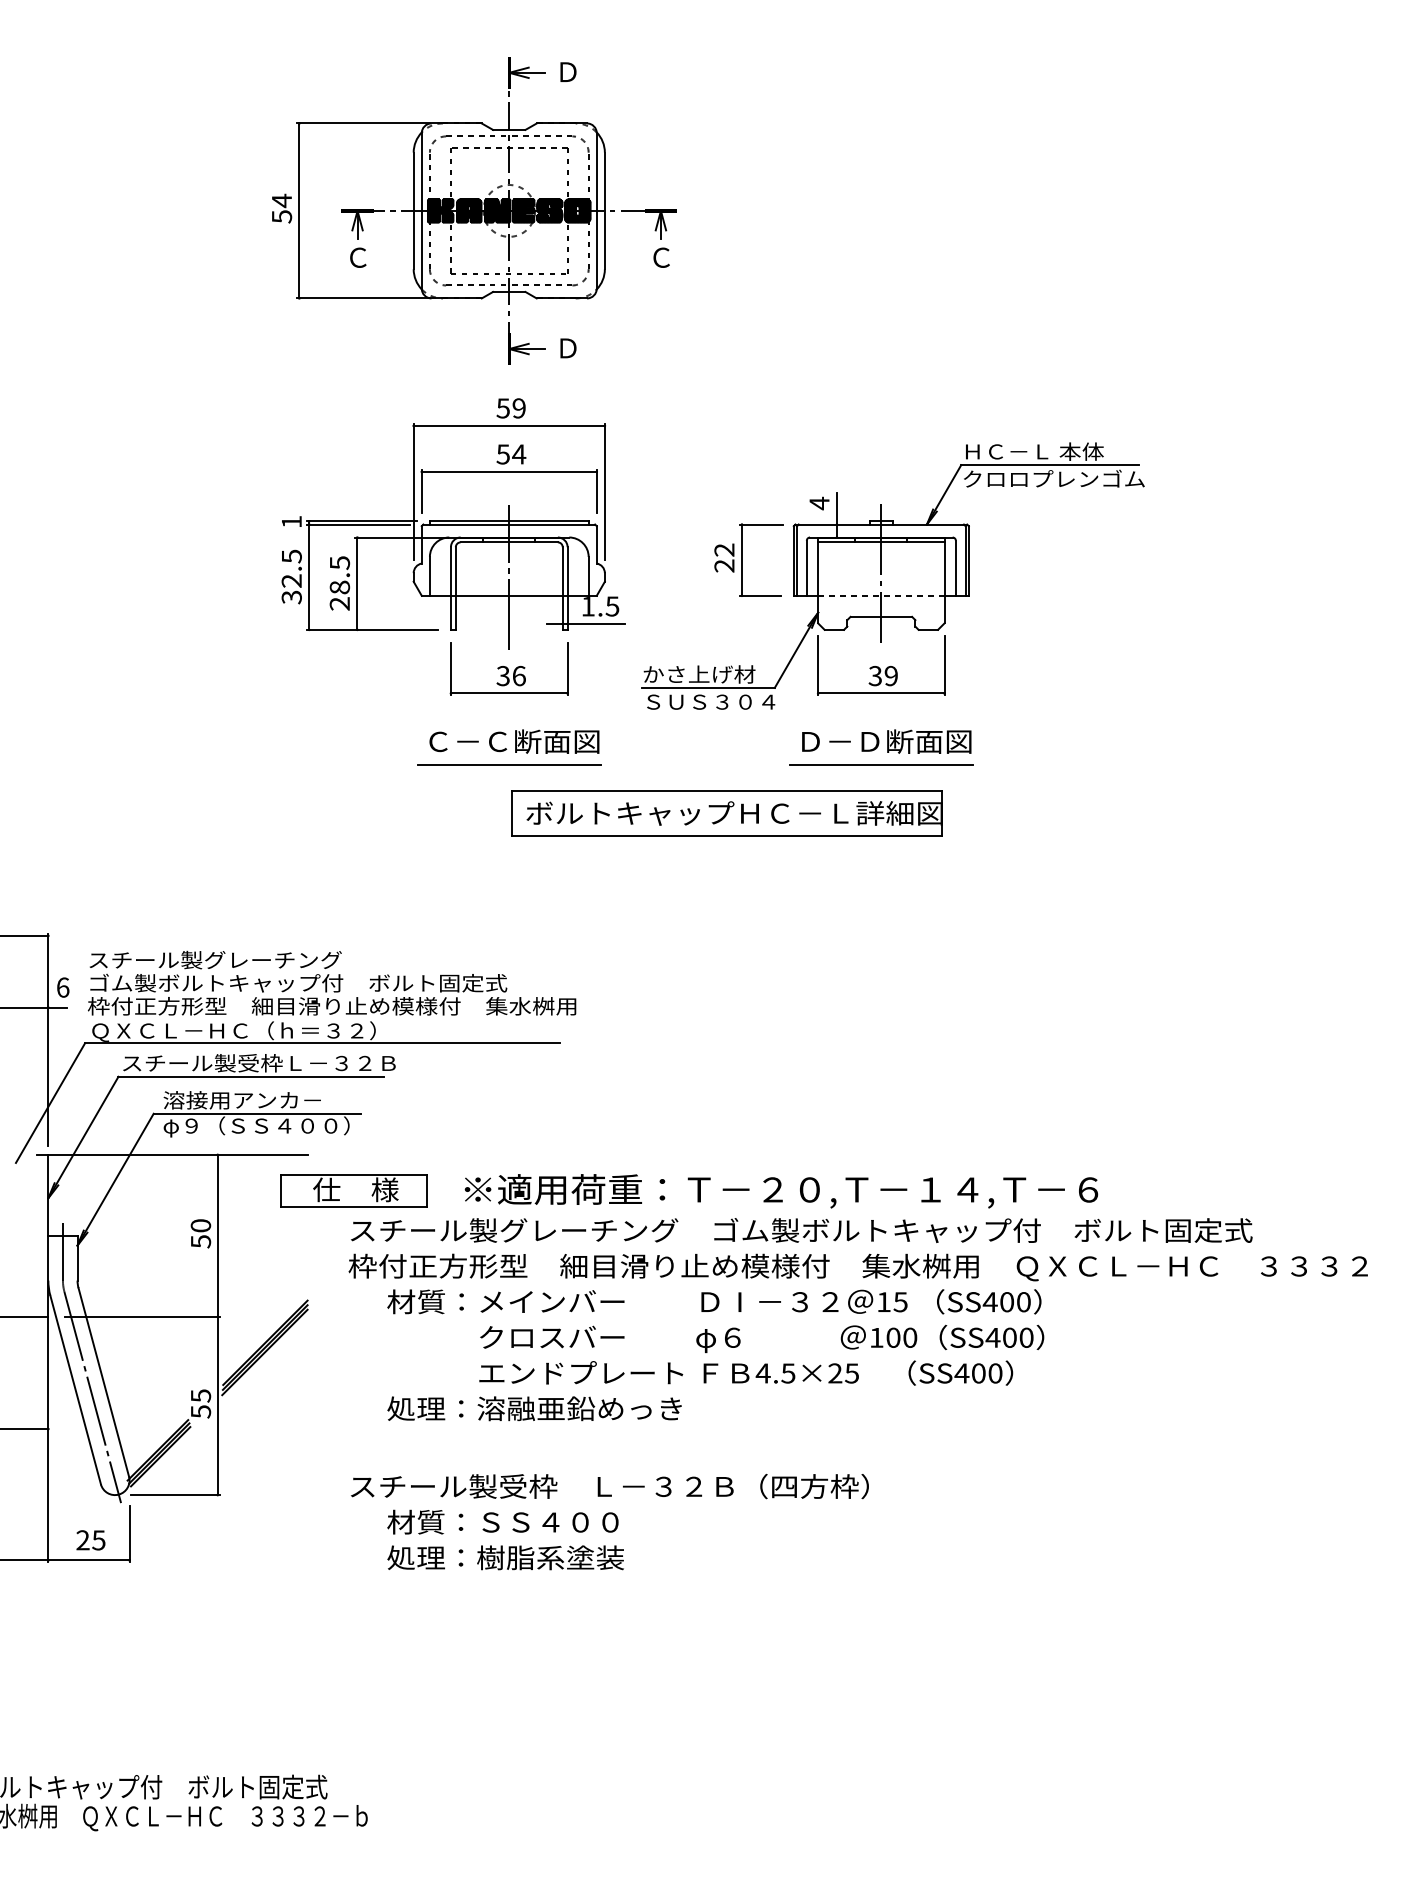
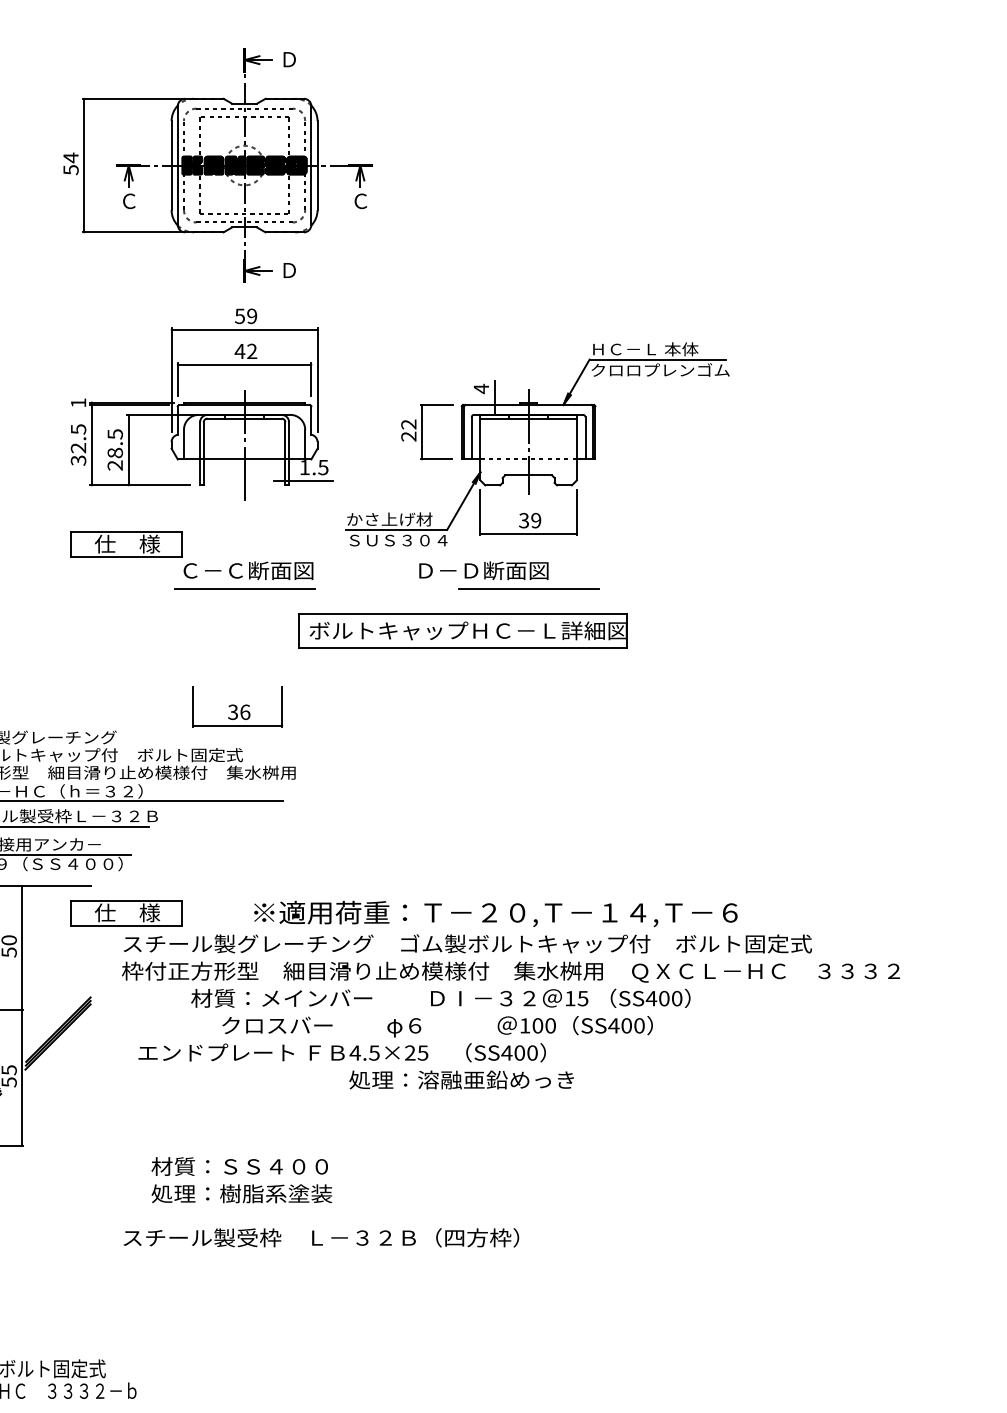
text: (511, 454) -> (246, 351), 54 -> 42
part: (508, 668) -> (237, 706), moved
part: (353, 707) -> (125, 544), added
text: (886, 741) -> (483, 570), moved
part: (726, 813) -> (462, 630), moved
text: (781, 1191) -> (495, 914), moved
text: (714, 1301) -> (440, 998), moved
text: (746, 1372) -> (342, 1052), moved
text: (534, 1408) -> (461, 1079), moved
text: (609, 1486) -> (321, 1237), moved

